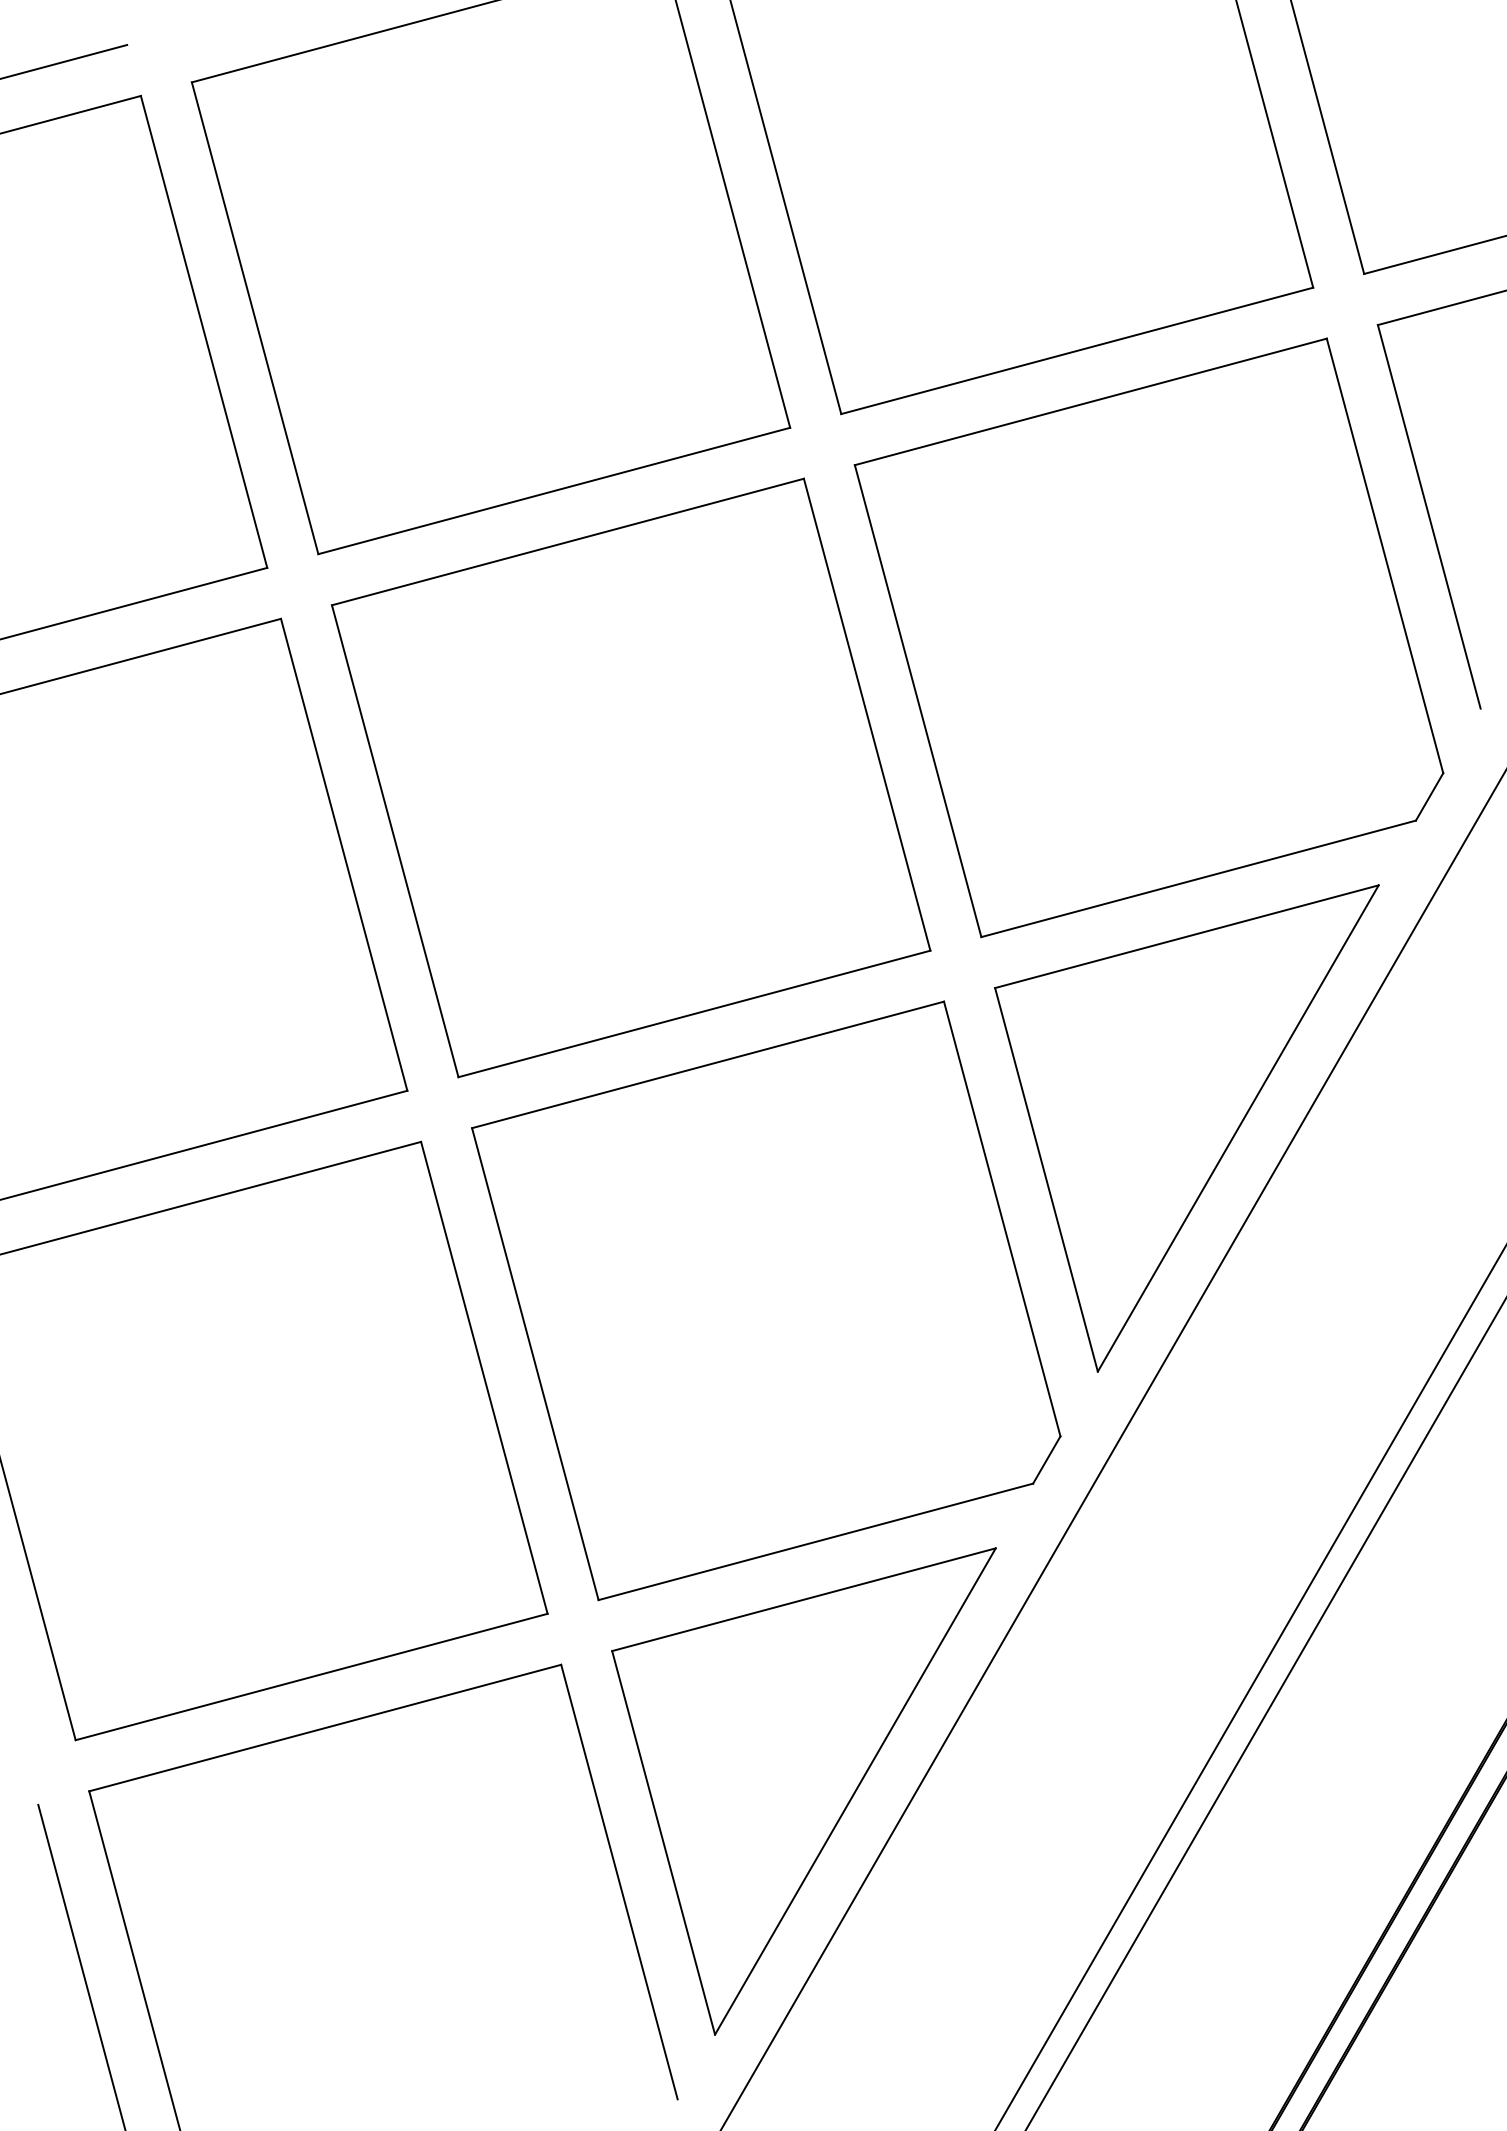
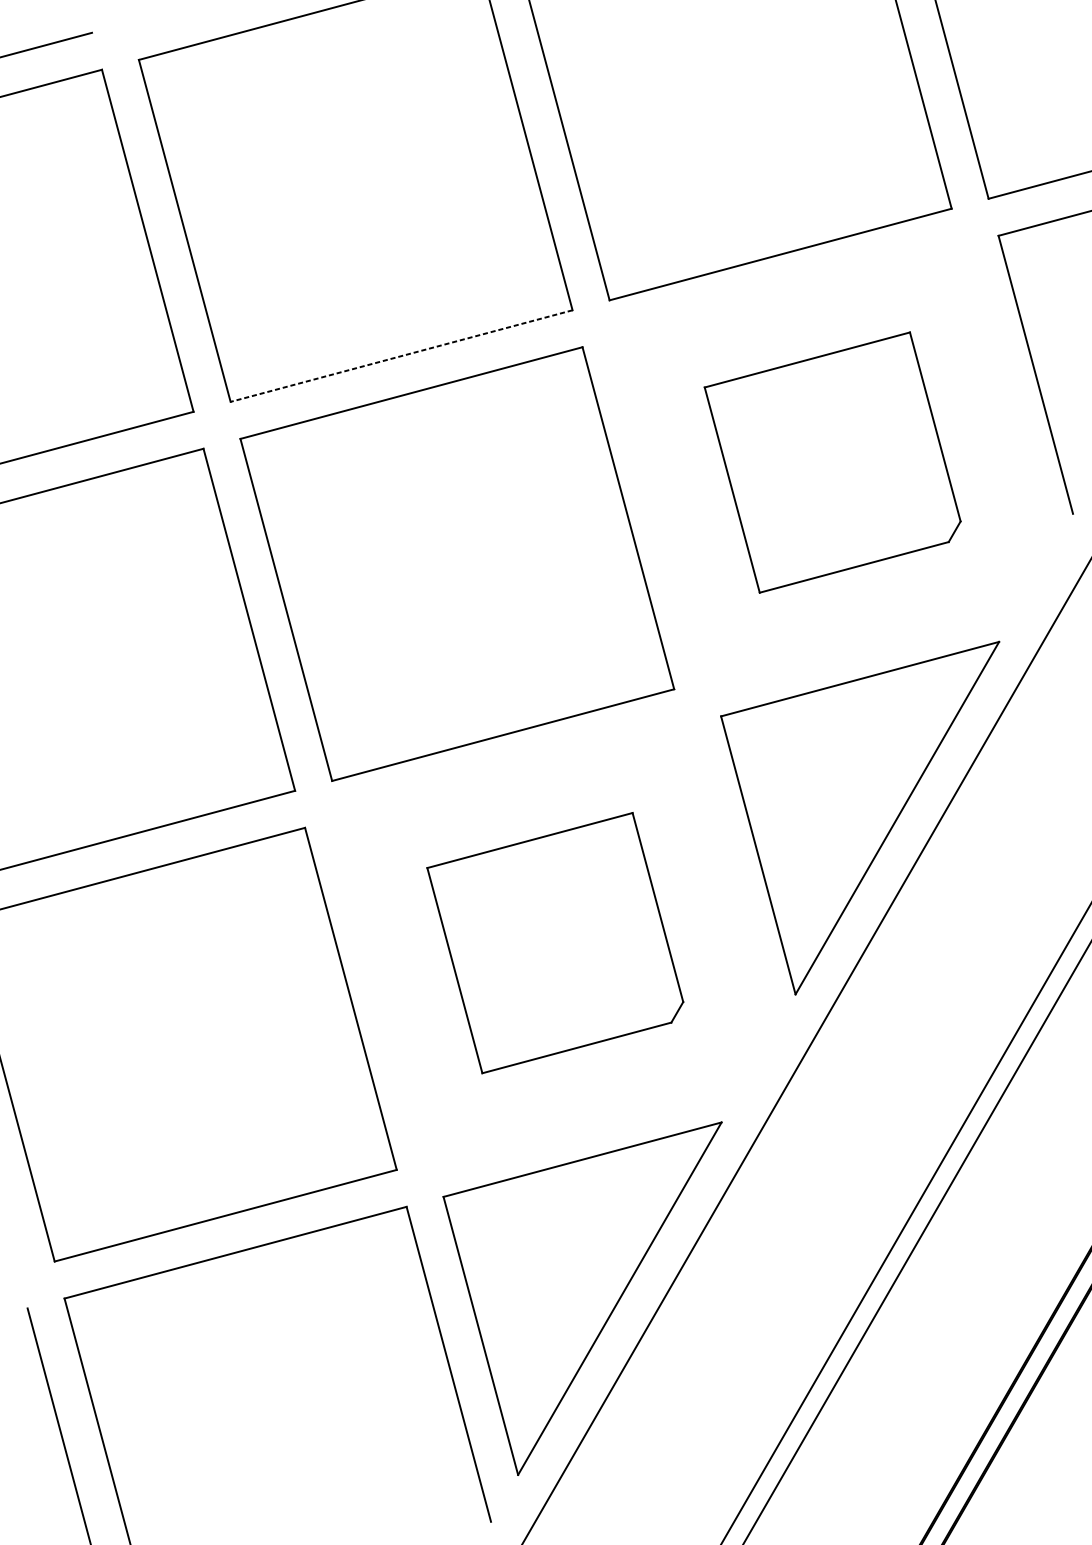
line: (553, 491) -> (401, 356), solid -> dashed
part: (1148, 637) -> (832, 462), size x0.6
part: (766, 1300) -> (555, 942), size x0.6

